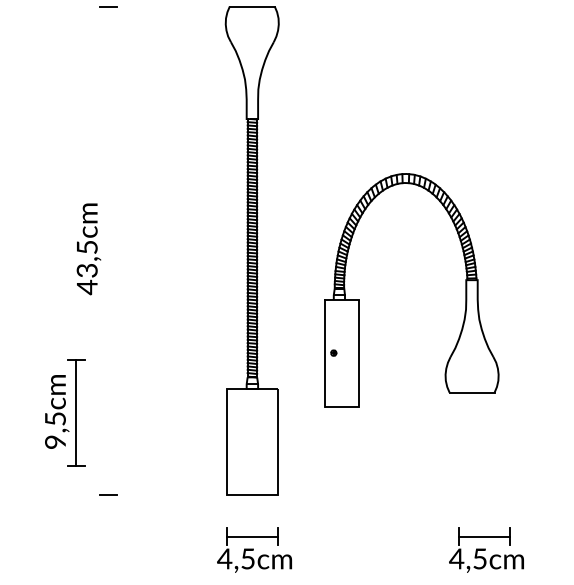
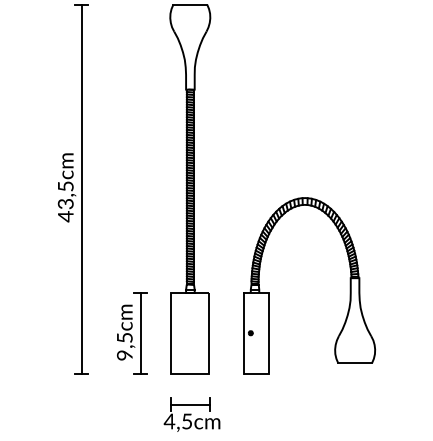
line: (108, 250) -> (81, 188), added
part: (464, 289) -> (349, 285), moved
part: (65, 413) -> (132, 333), moved
part: (485, 549) -> (366, 414), removed

